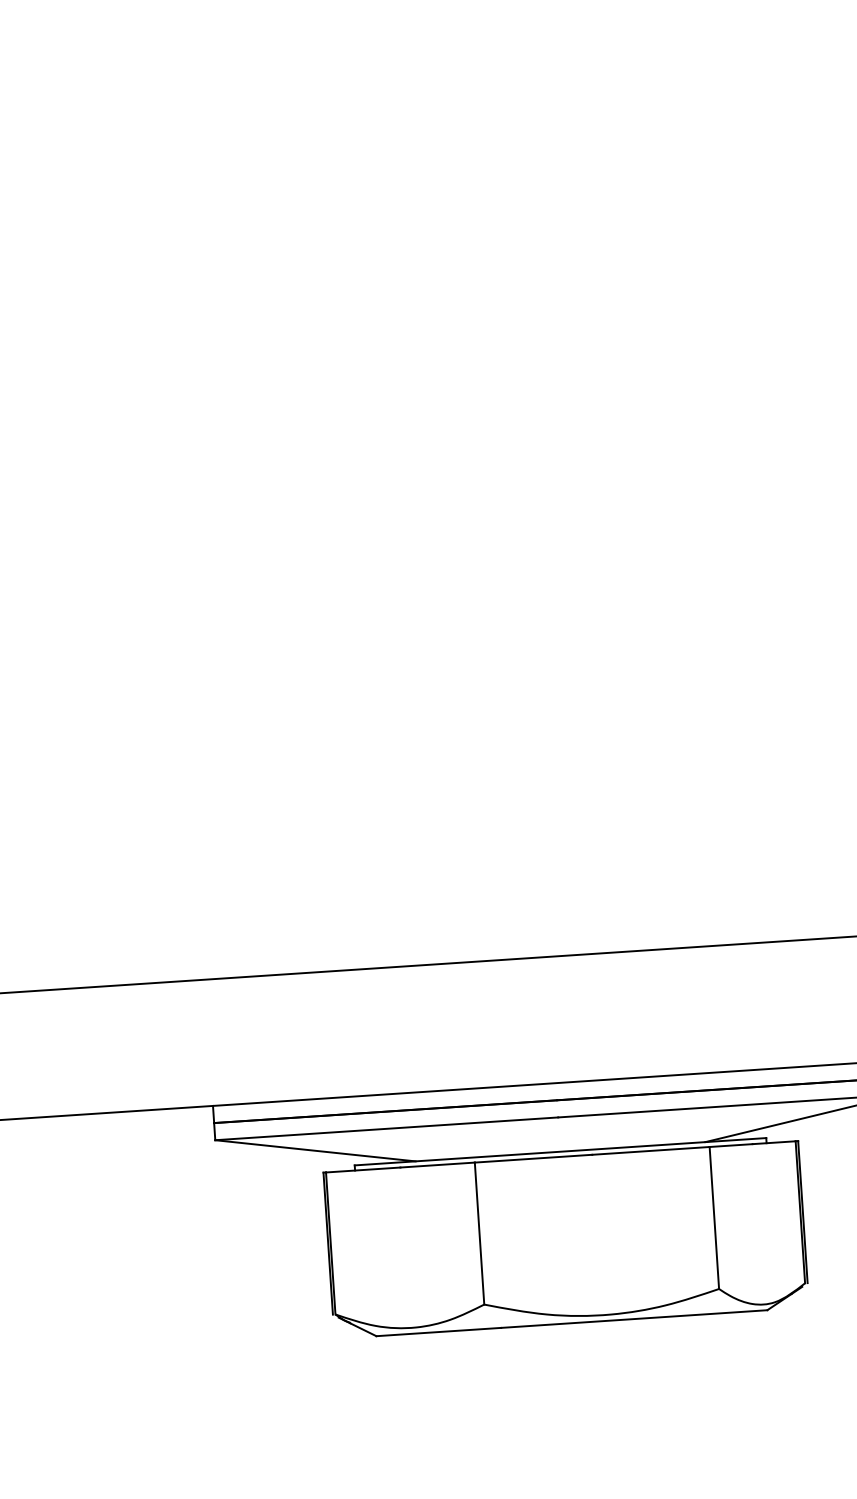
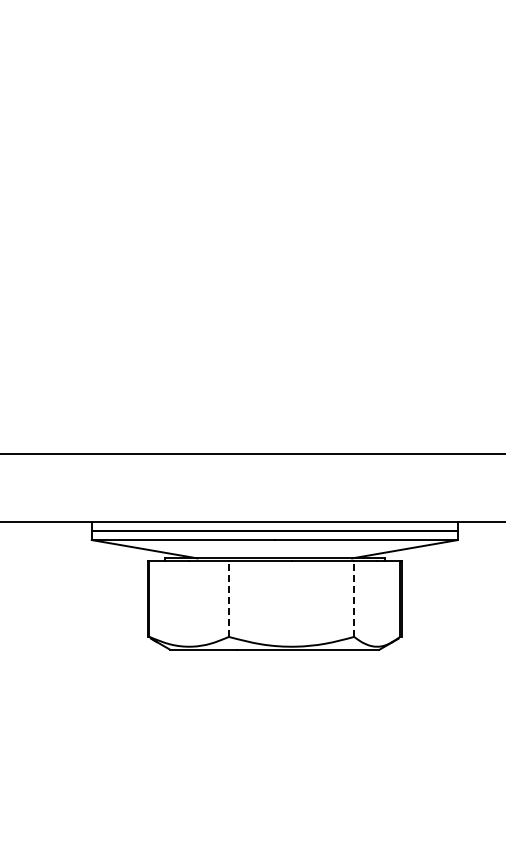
line: (714, 1218) -> (354, 599), solid -> dashed
line: (478, 1234) -> (228, 599), solid -> dashed

